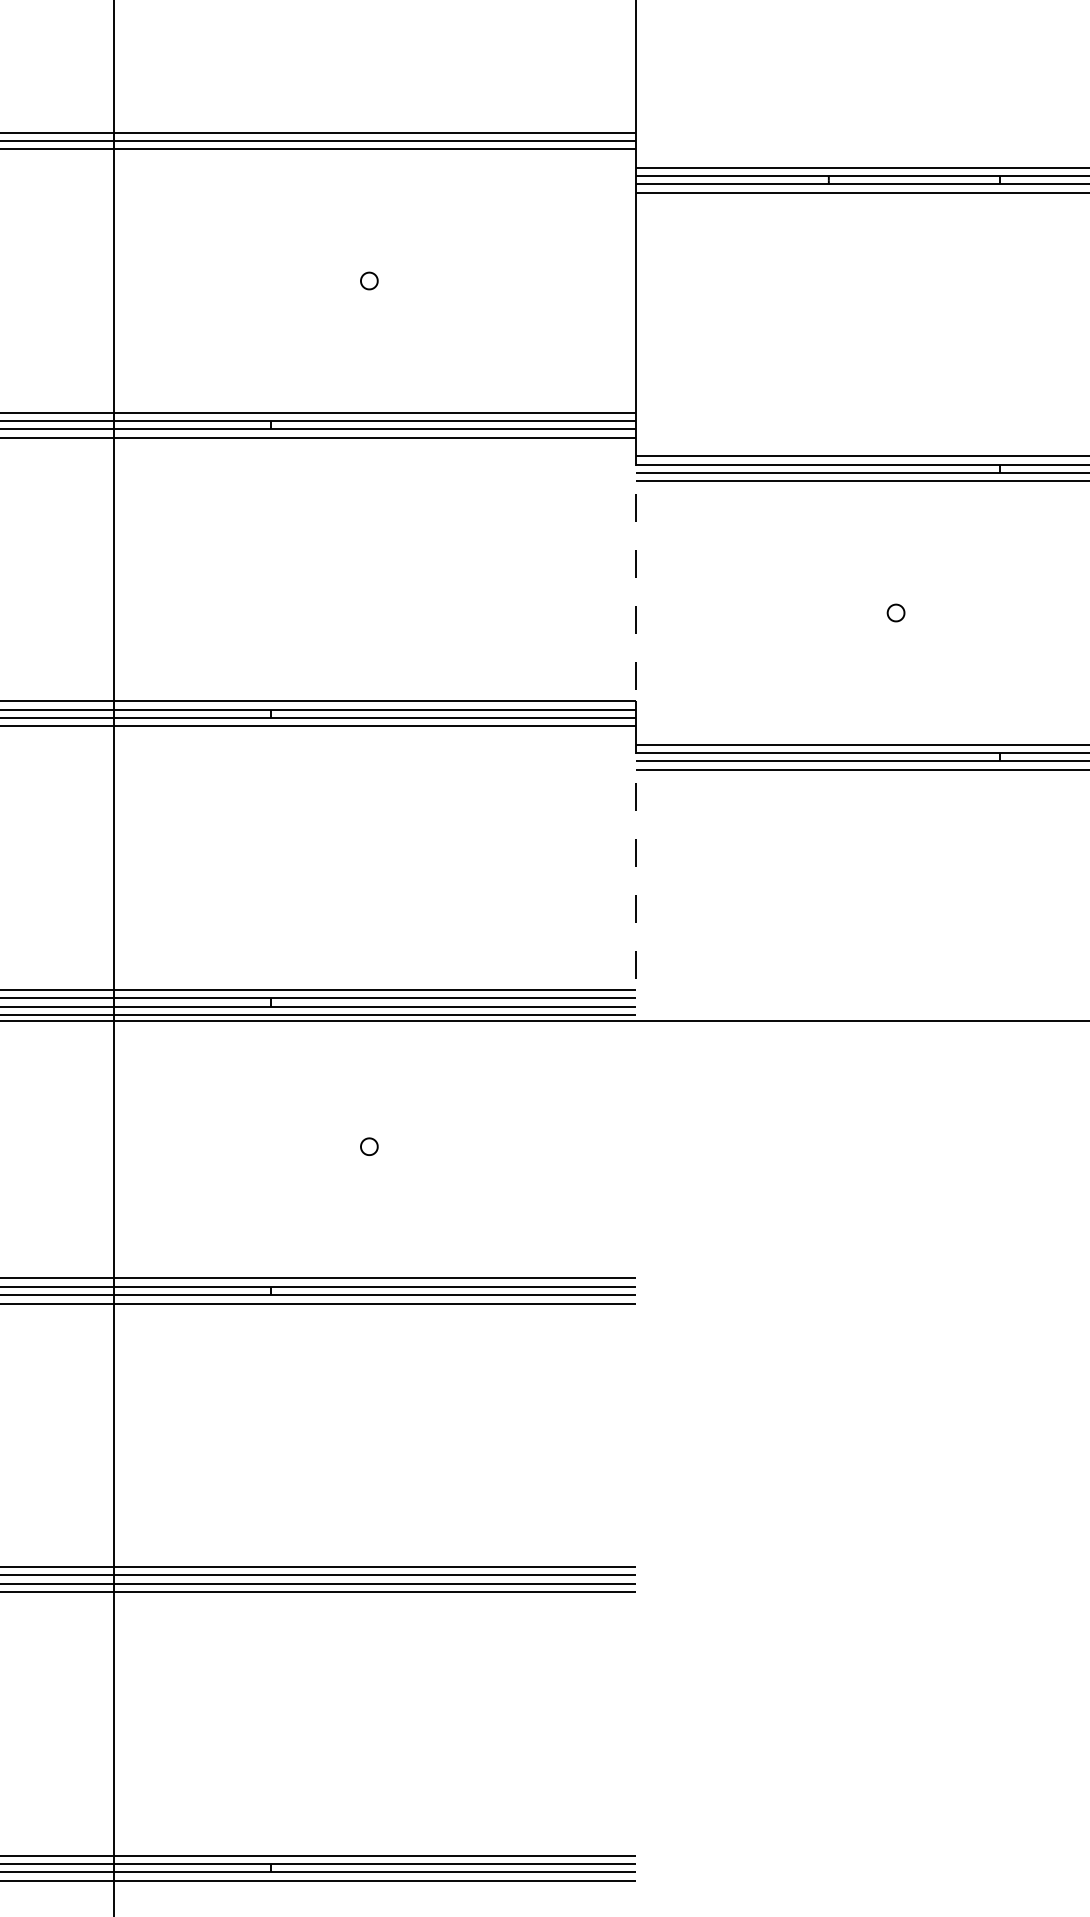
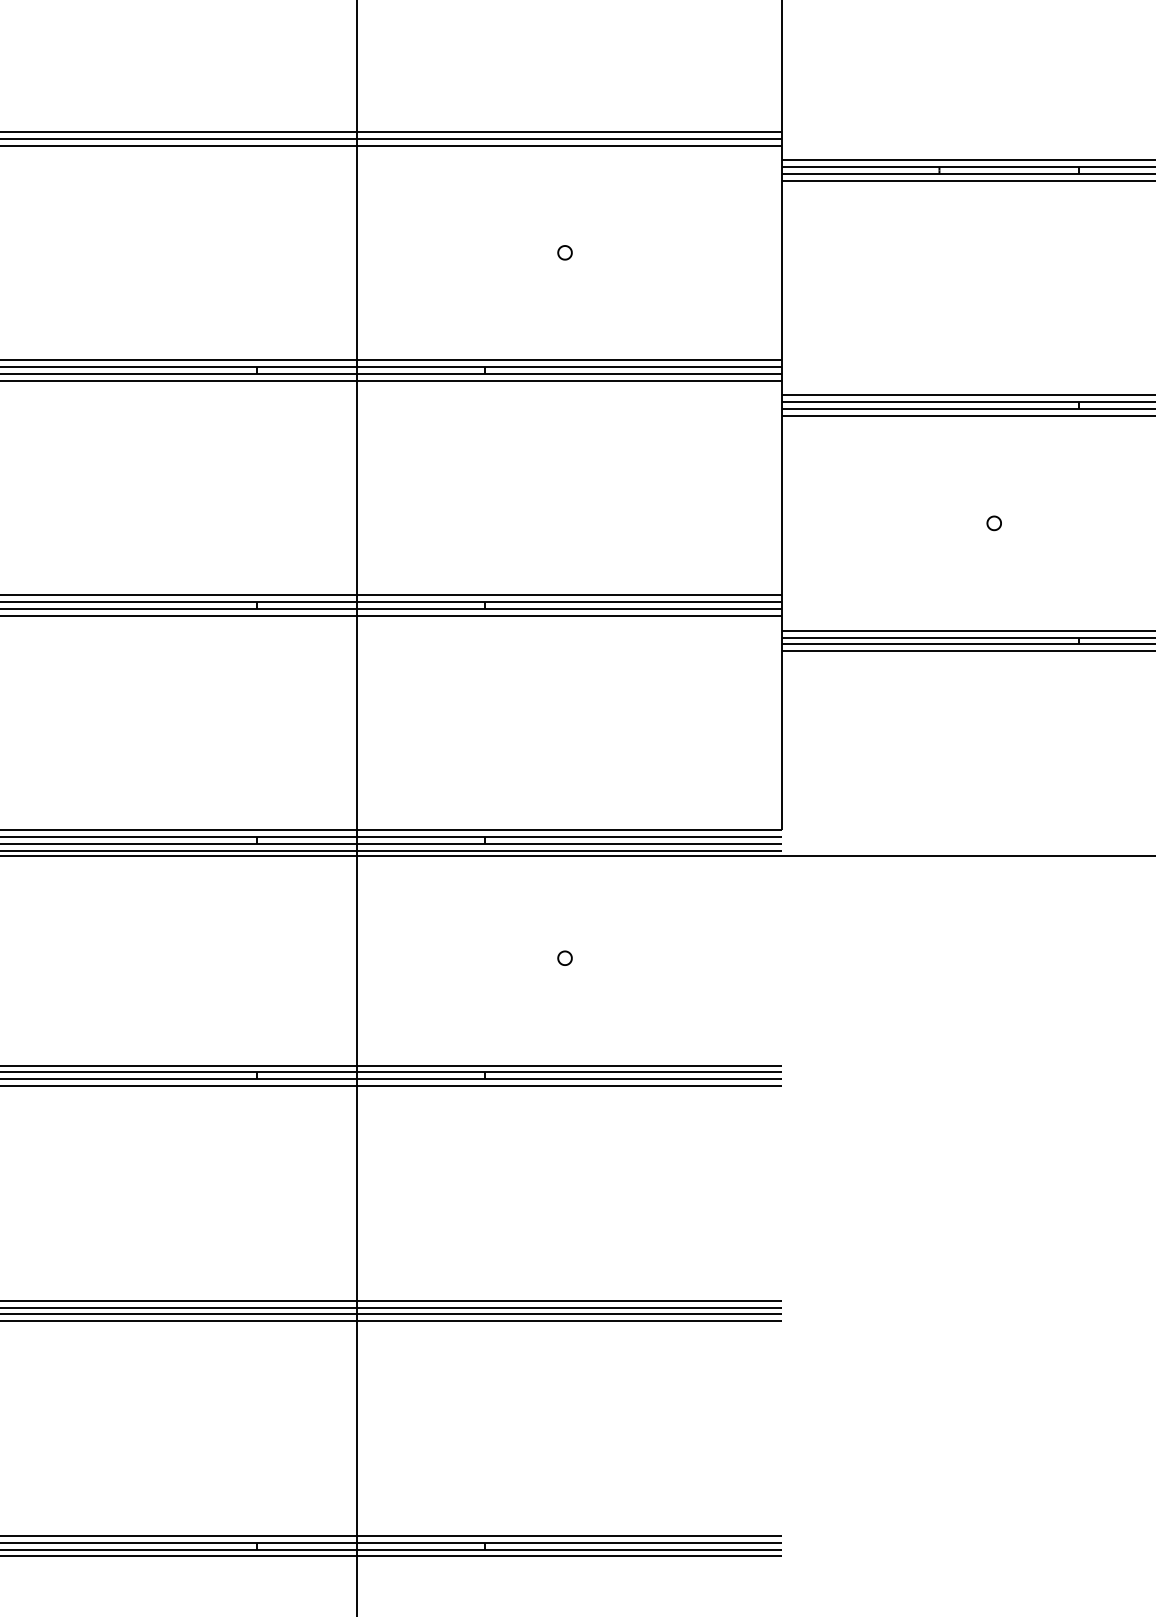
line: (635, 570) -> (781, 488), dashed -> solid
line: (635, 858) -> (781, 723), dashed -> solid

